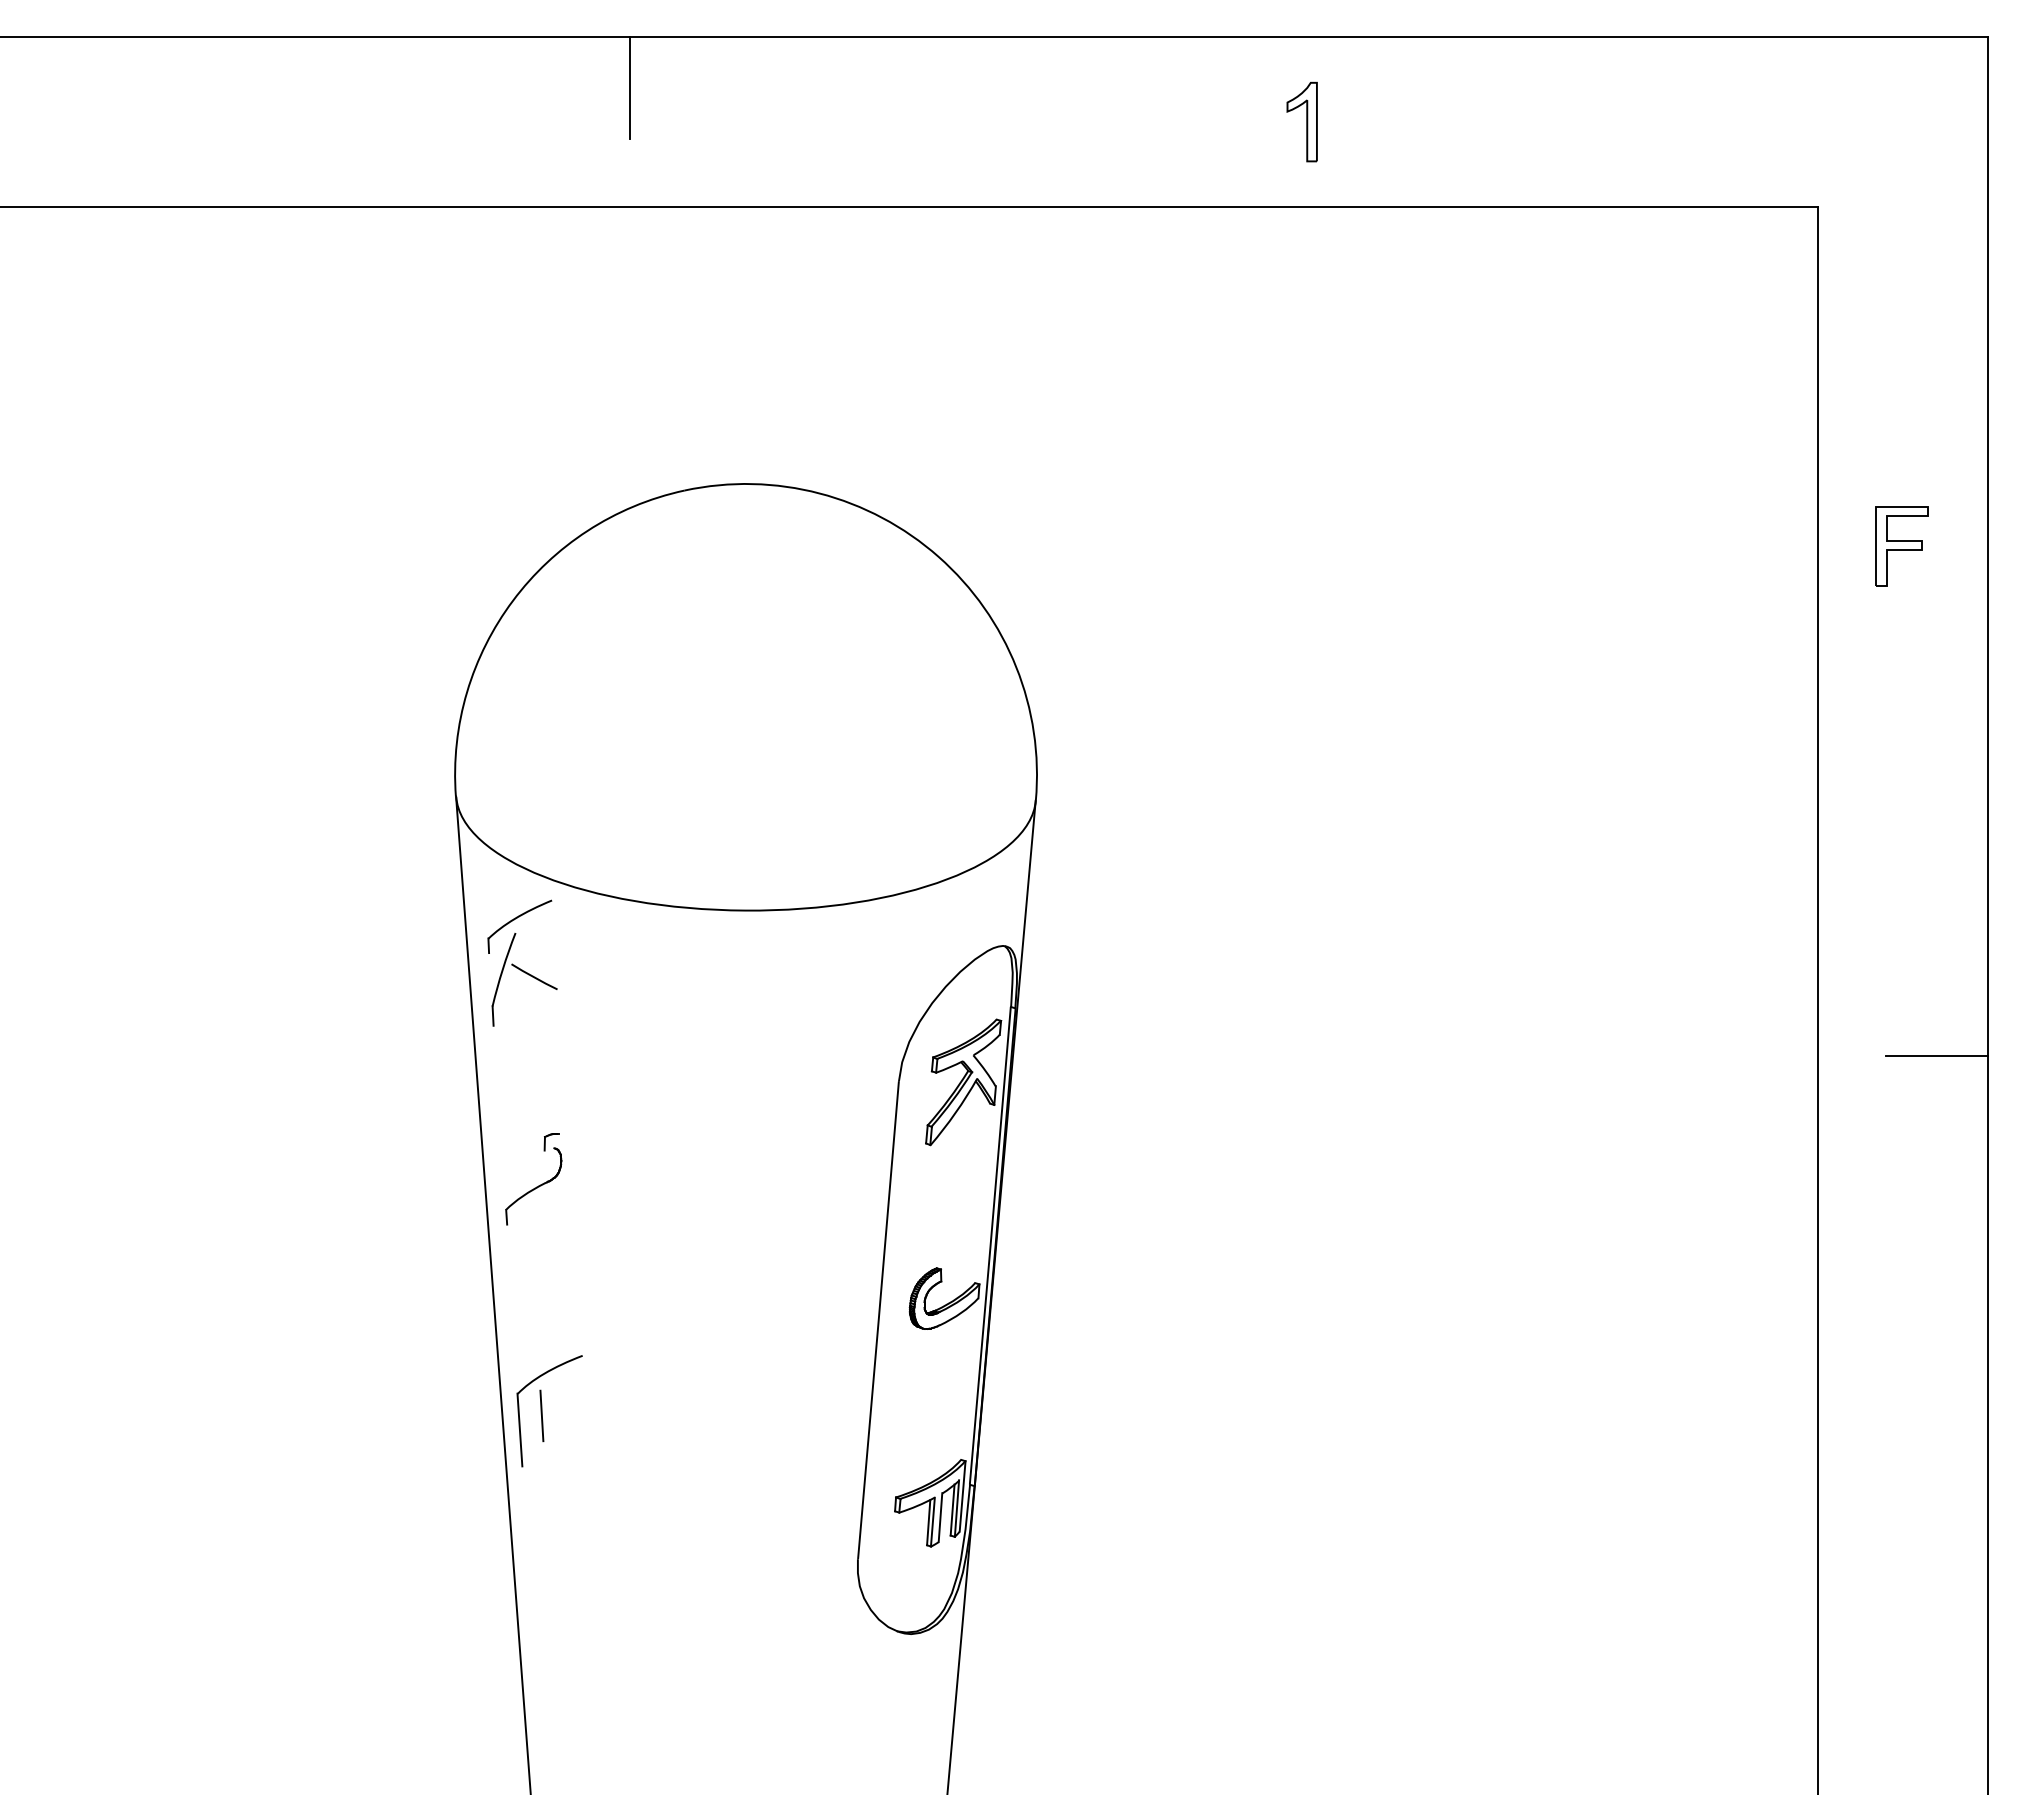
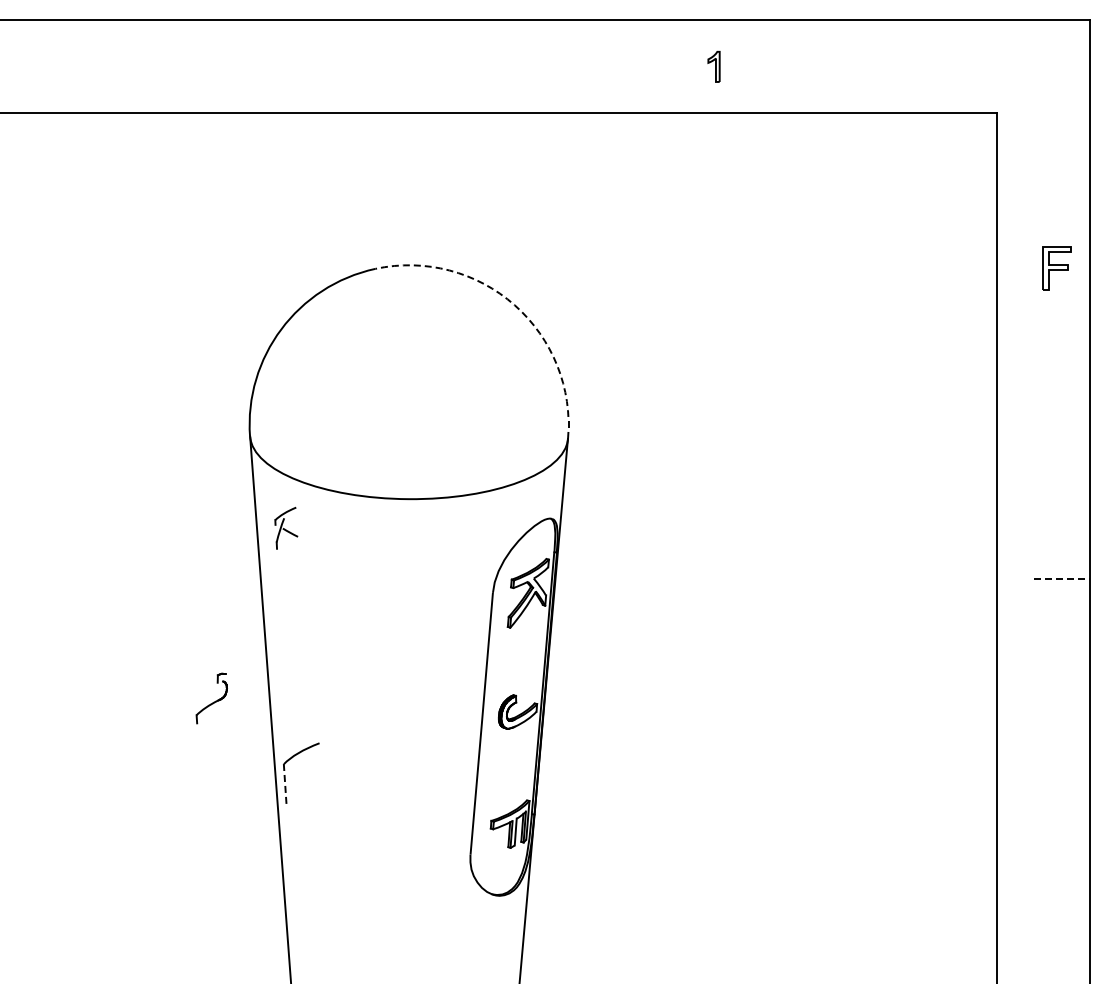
line: (629, 88) -> (345, 48), removed
part: (1301, 121) -> (713, 66), size x0.7
part: (1901, 546) -> (1056, 268), moved
arc: (938, 557) -> (514, 305), solid -> dashed
part: (522, 964) -> (286, 528), size x0.6
line: (1935, 1055) -> (1061, 578), solid -> dashed
part: (533, 1179) -> (211, 698), moved
line: (542, 1416) -> (297, 776), removed
line: (520, 1429) -> (285, 783), solid -> dashed

